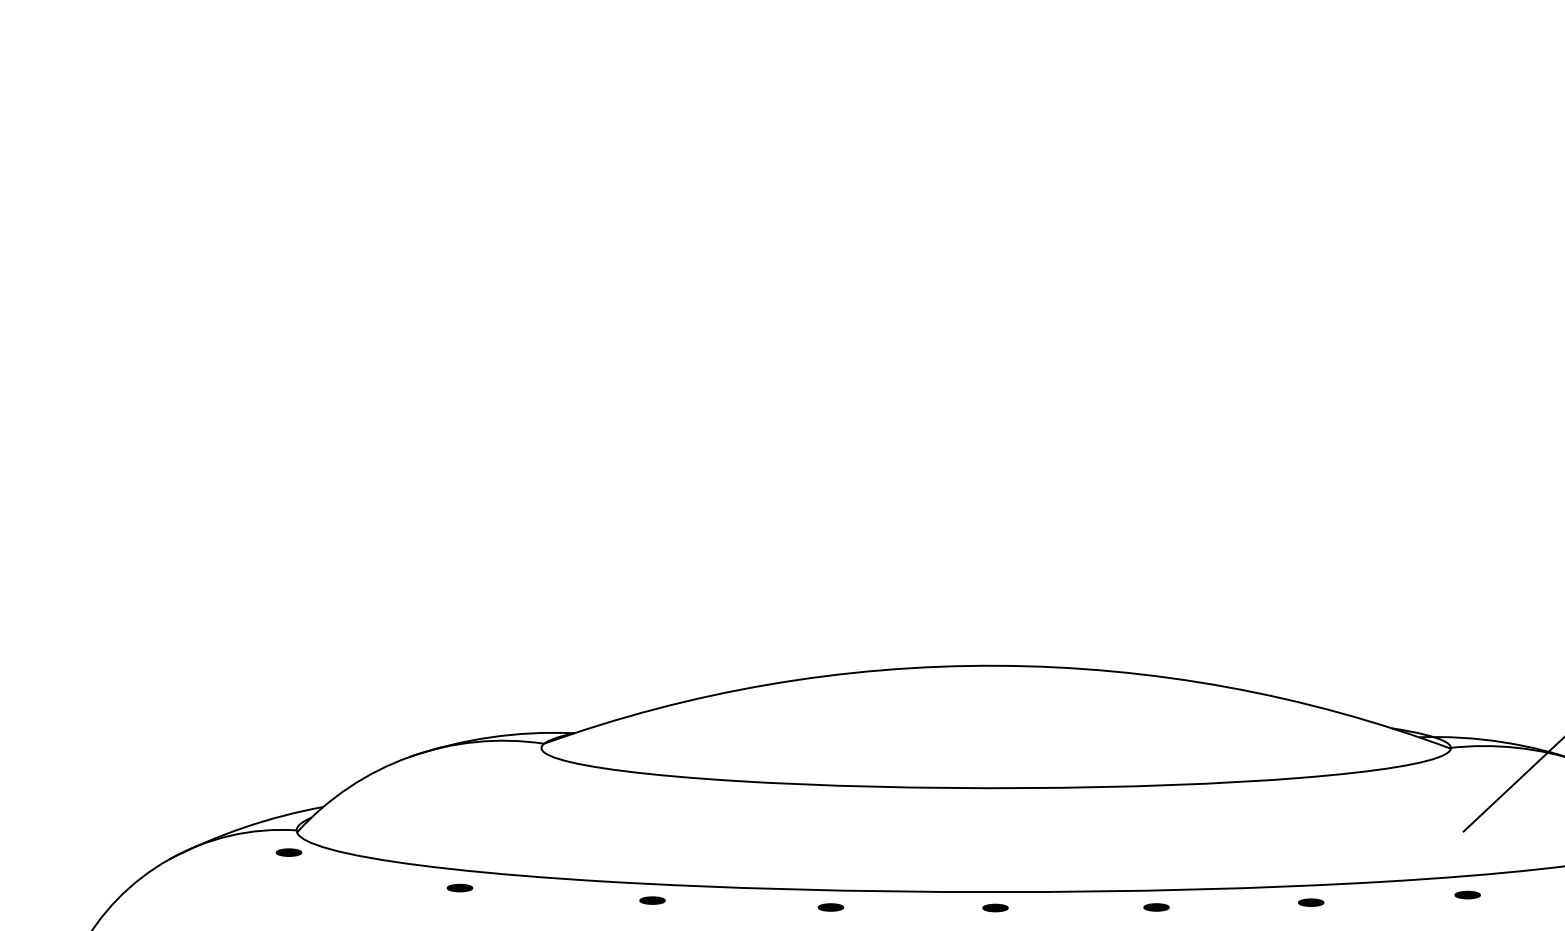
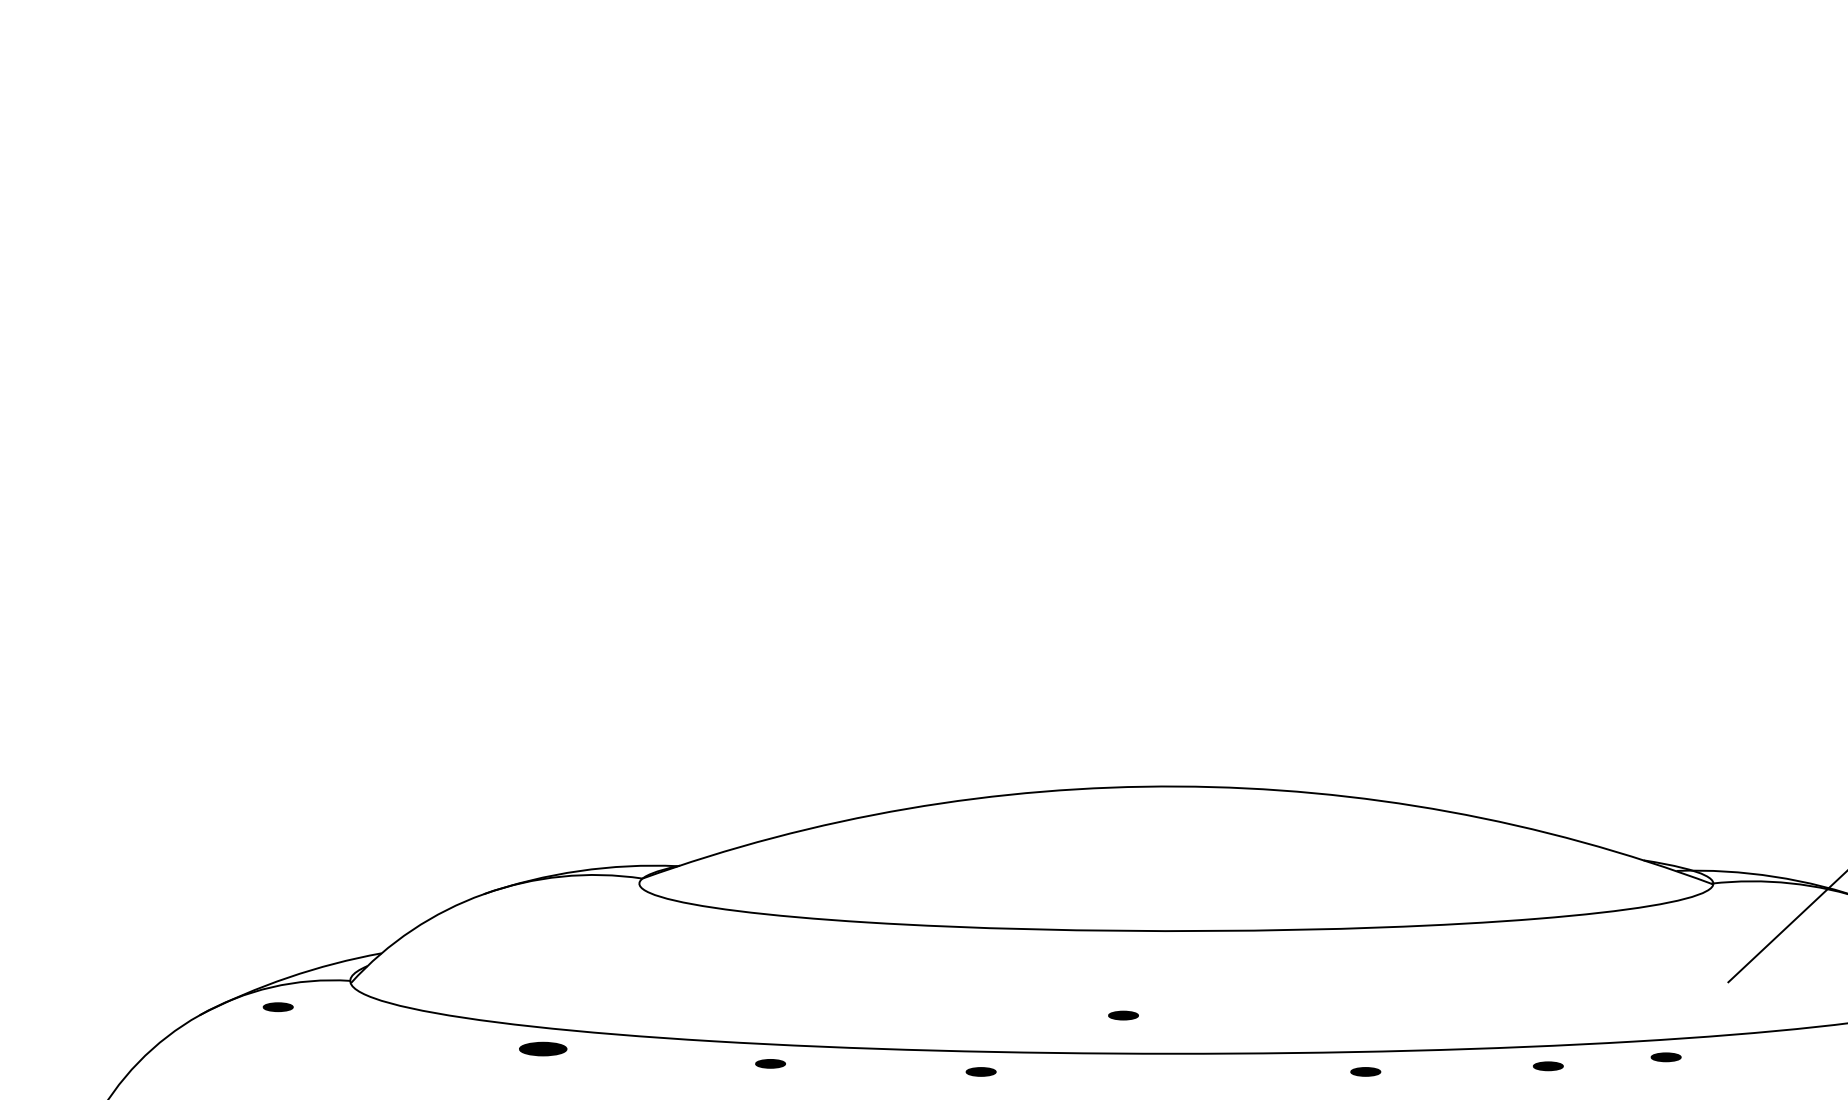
part: (288, 852) -> (277, 1006), moved
part: (459, 887) -> (542, 1048), size x1.6
part: (1467, 895) -> (1665, 1057), moved
part: (995, 907) -> (1123, 1015), moved

